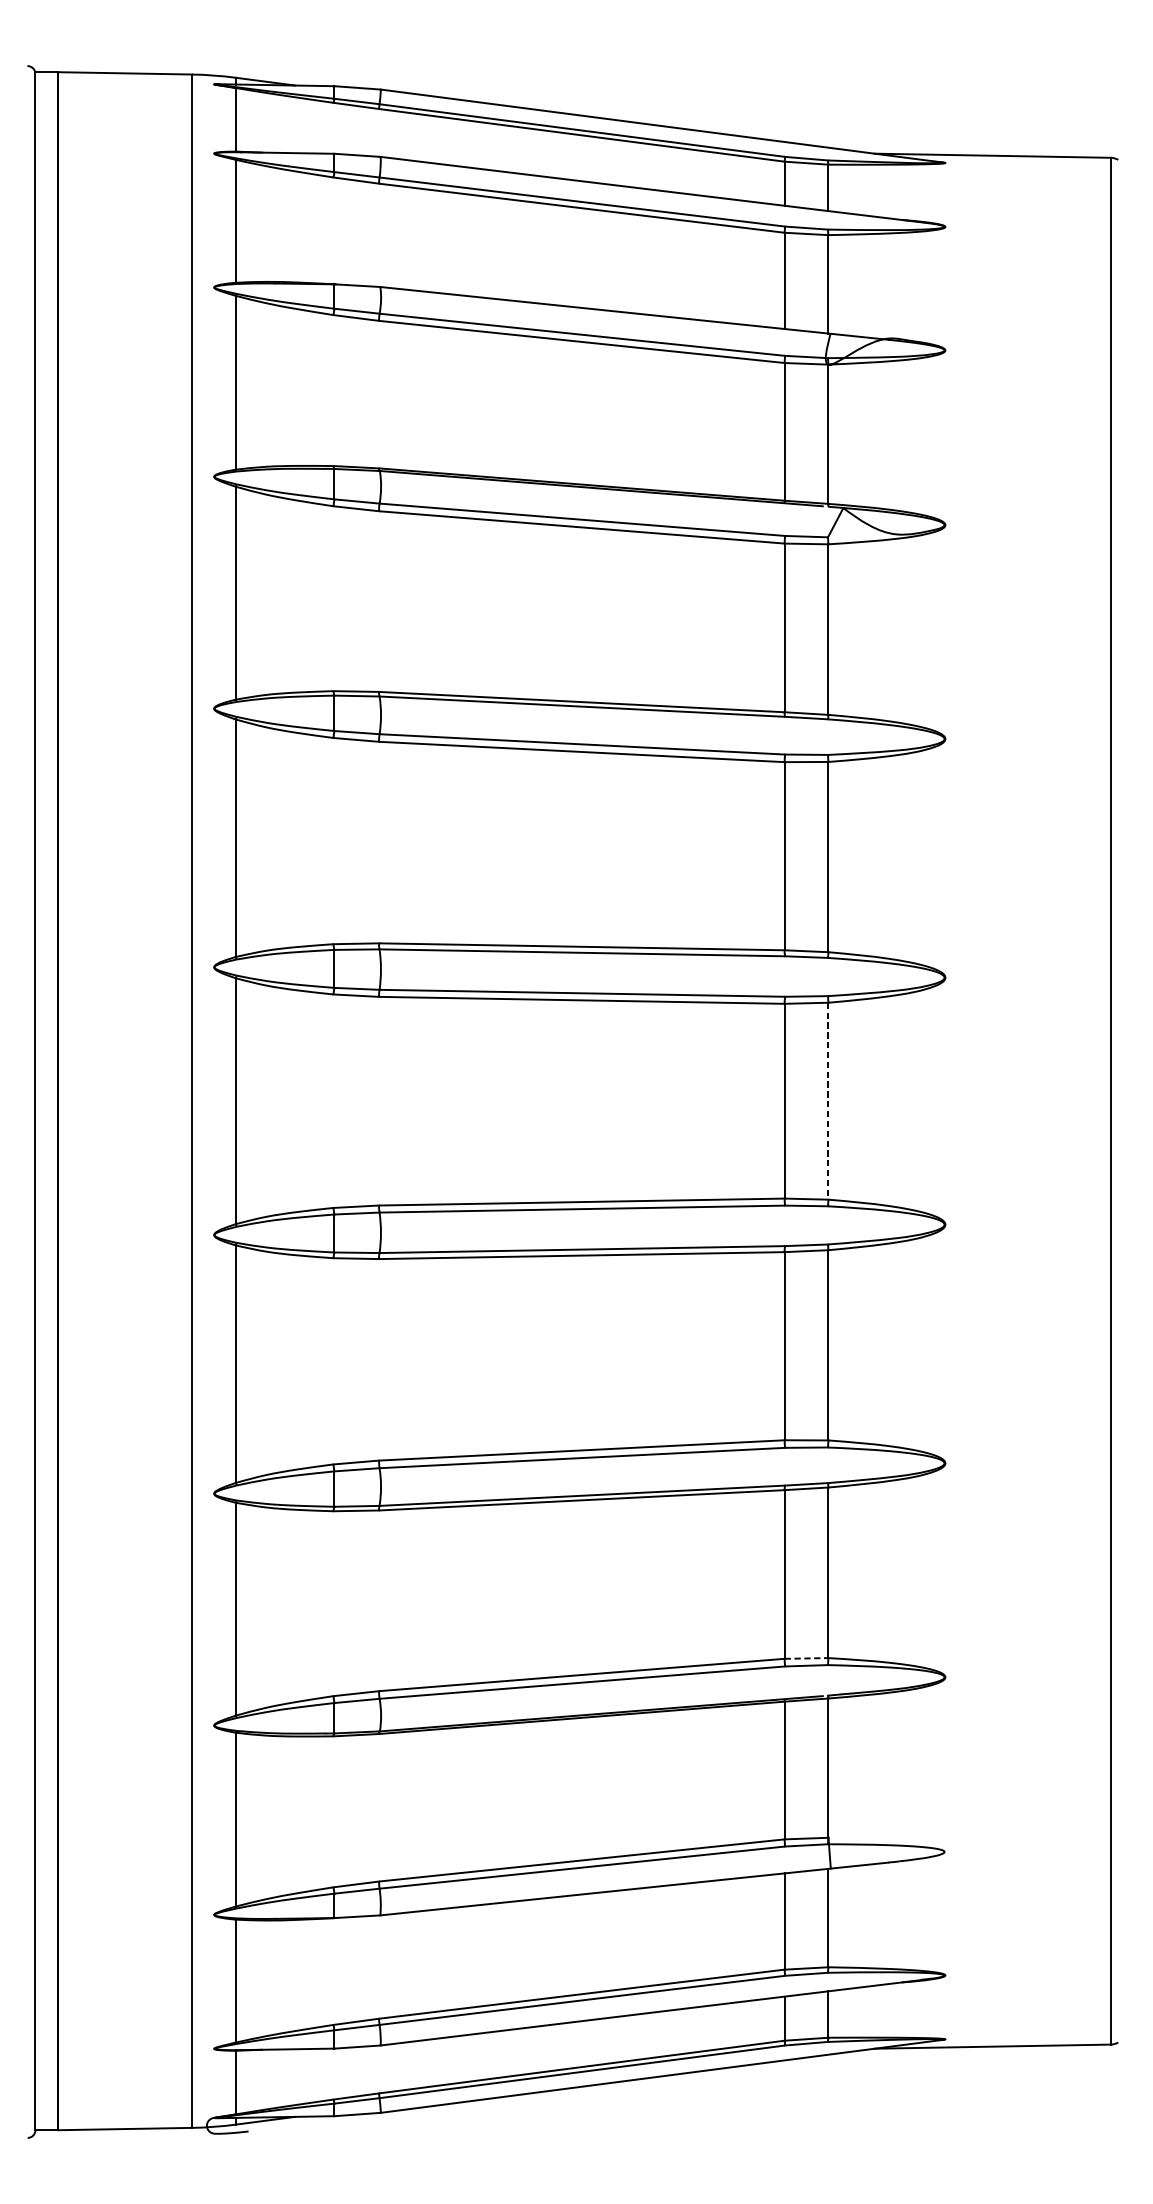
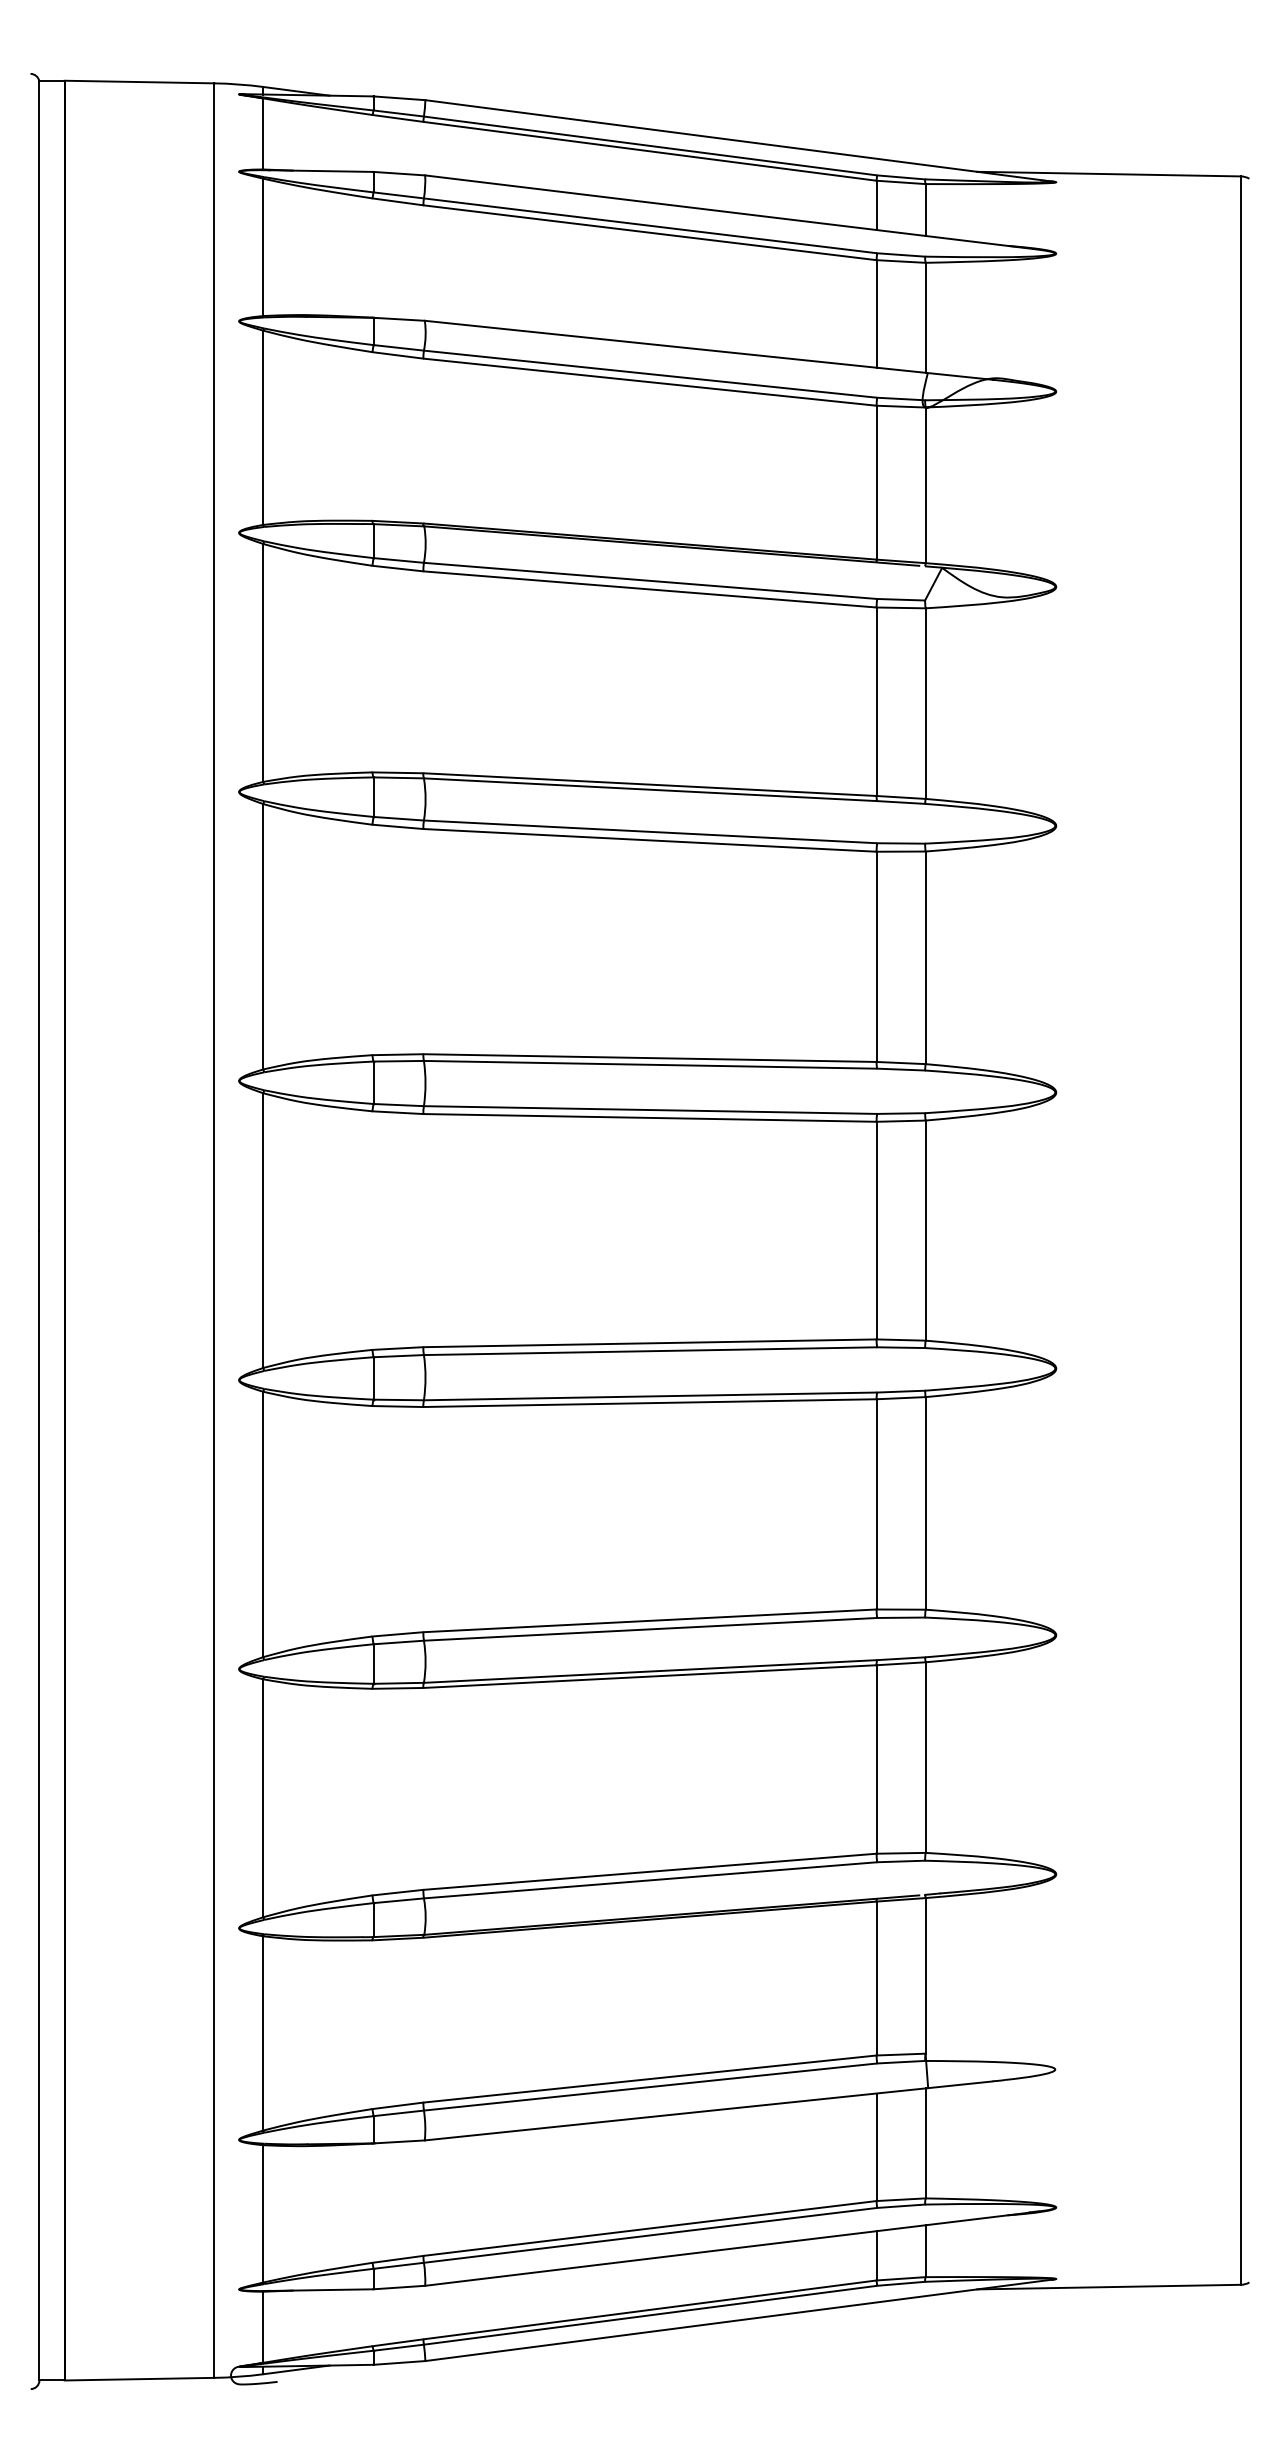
line: (828, 1102) -> (925, 1231), dashed -> solid
line: (806, 1658) -> (901, 1853), dashed -> solid

